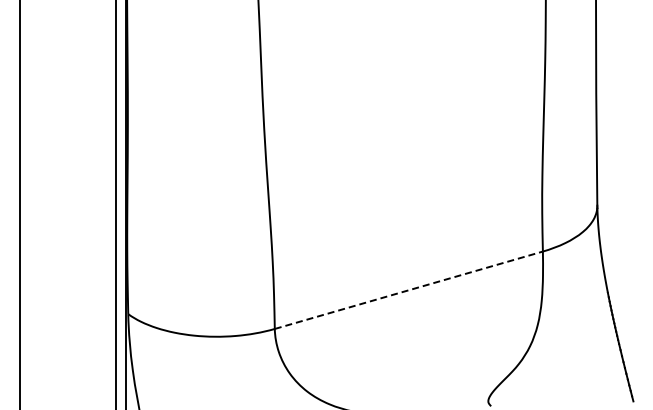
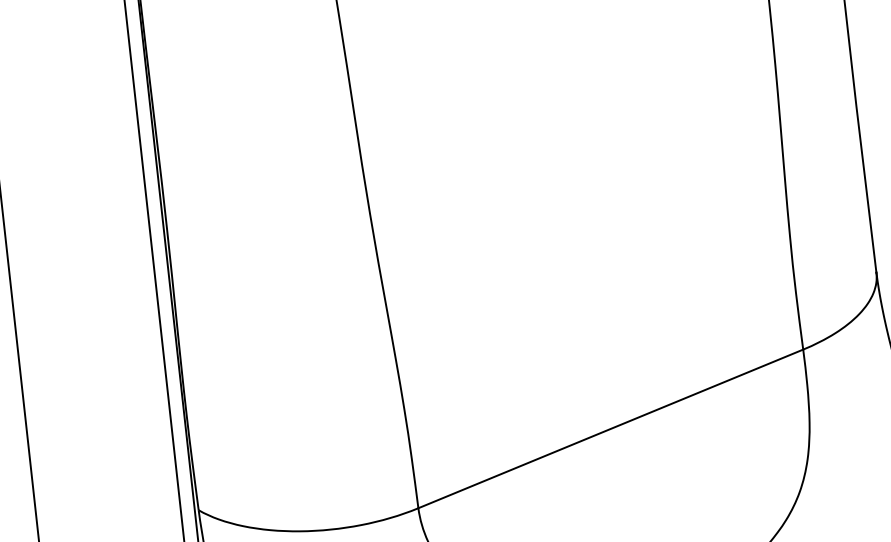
line: (408, 290) -> (610, 429), dashed -> solid

